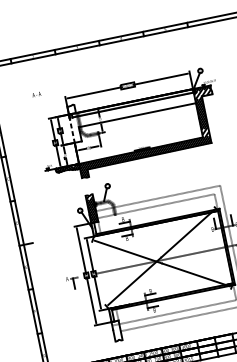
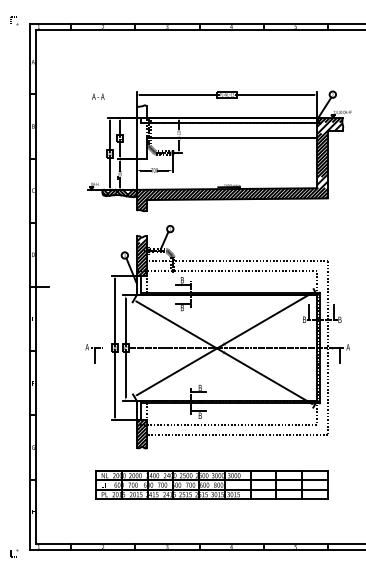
text: (36, 94) -> (98, 96), moved
line: (72, 130) -> (136, 140), dashed -> solid
hatch: (116, 330) -> (141, 433), added

